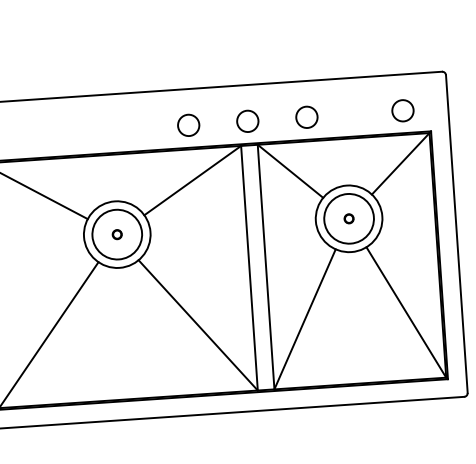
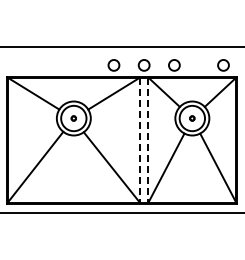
line: (266, 267) -> (148, 140), solid -> dashed
line: (248, 268) -> (139, 140), solid -> dashed

